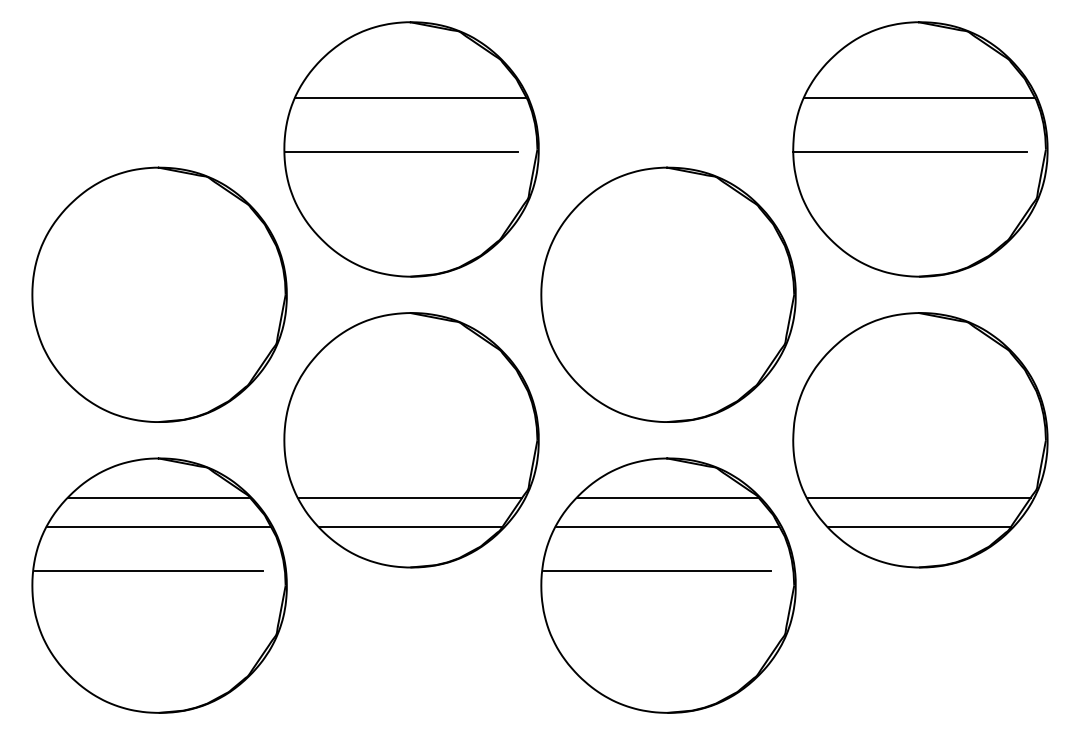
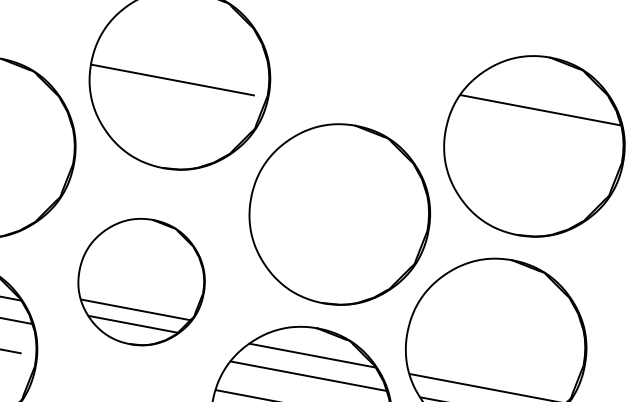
line: (410, 97) -> (186, 43), removed
line: (910, 152) -> (527, 147), removed
part: (411, 440) -> (141, 282), size x0.7

